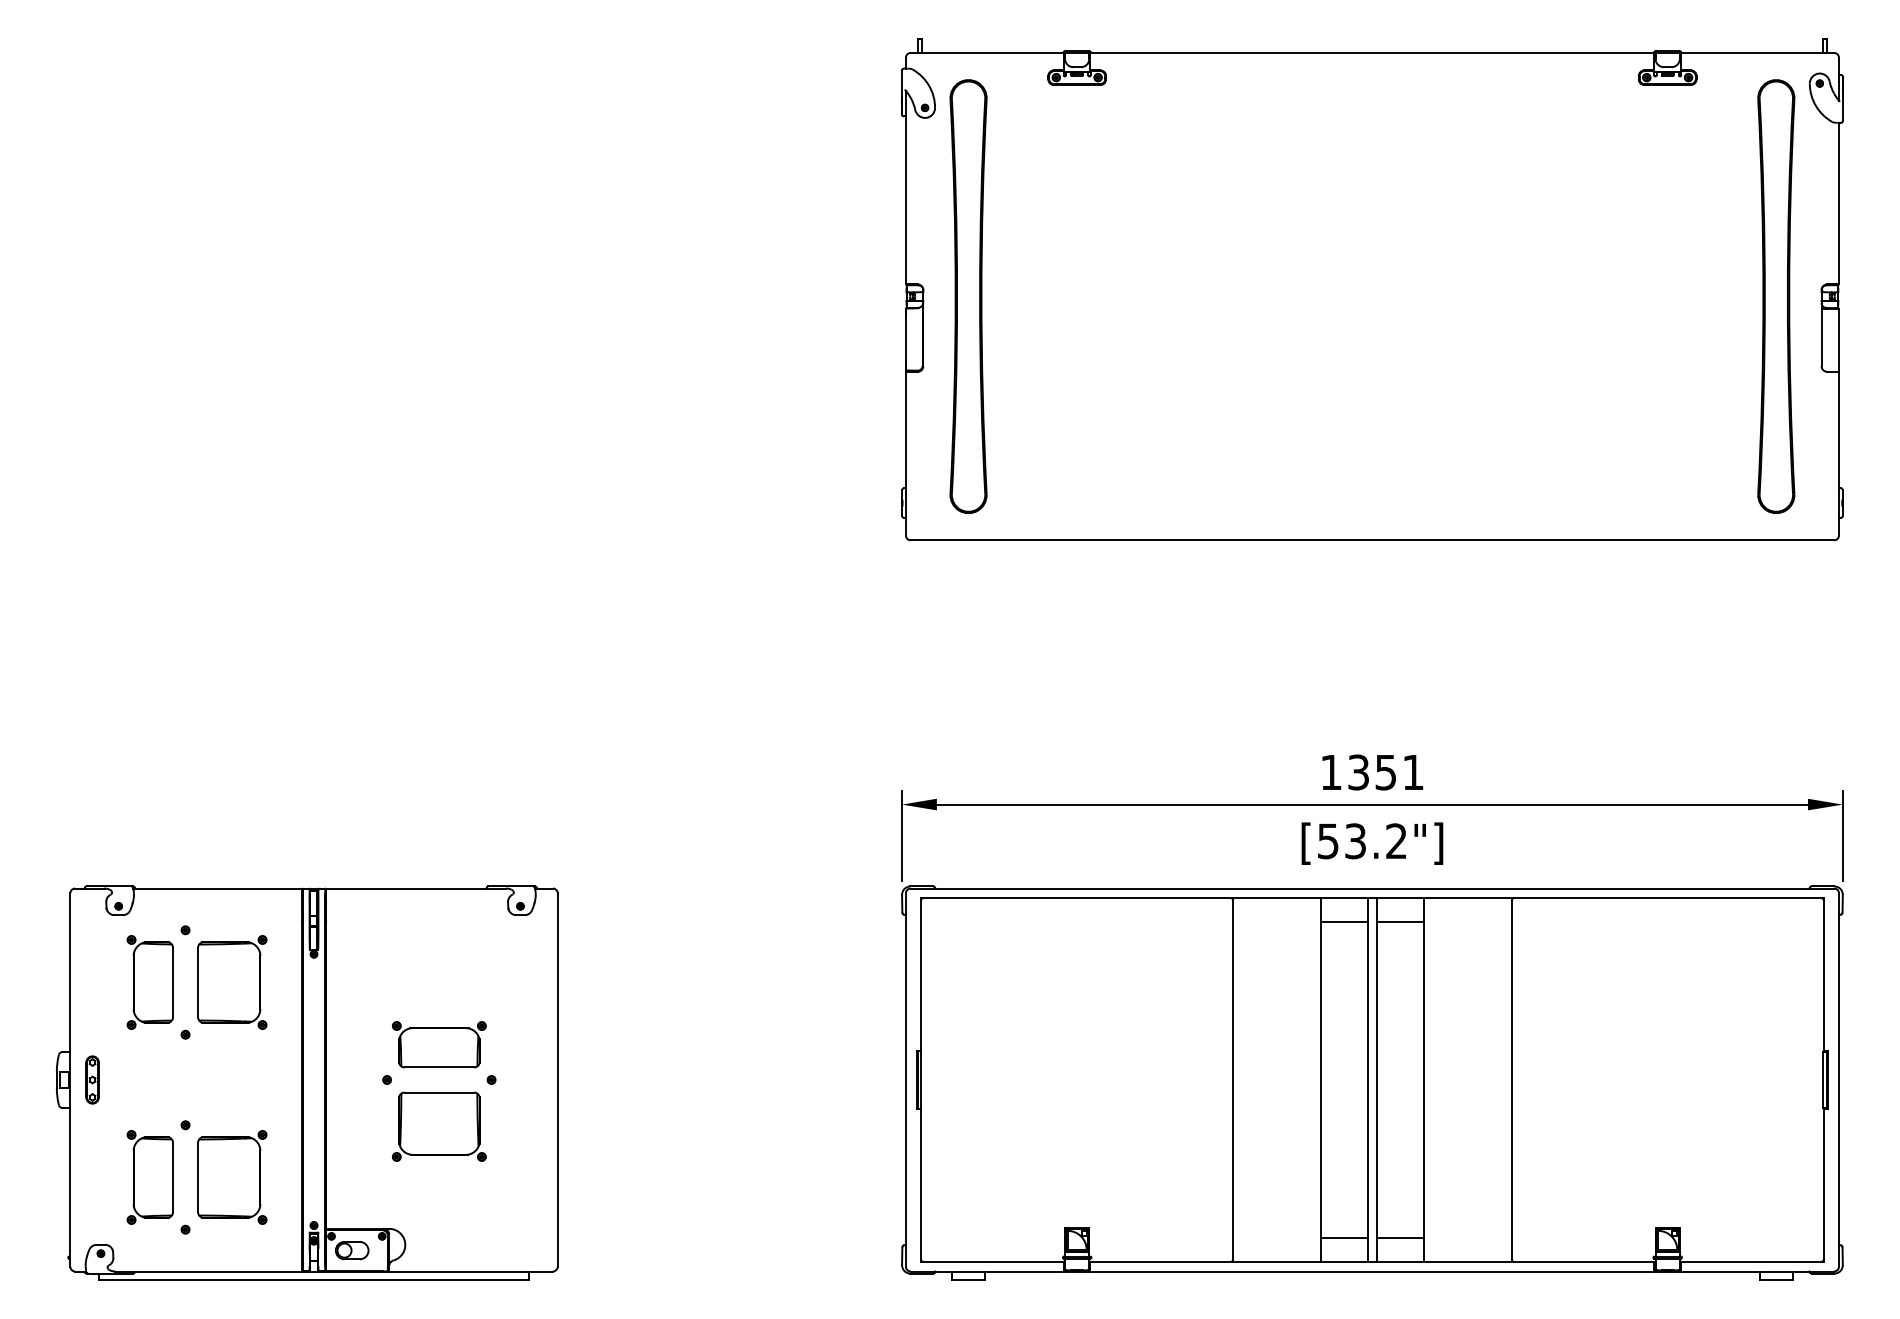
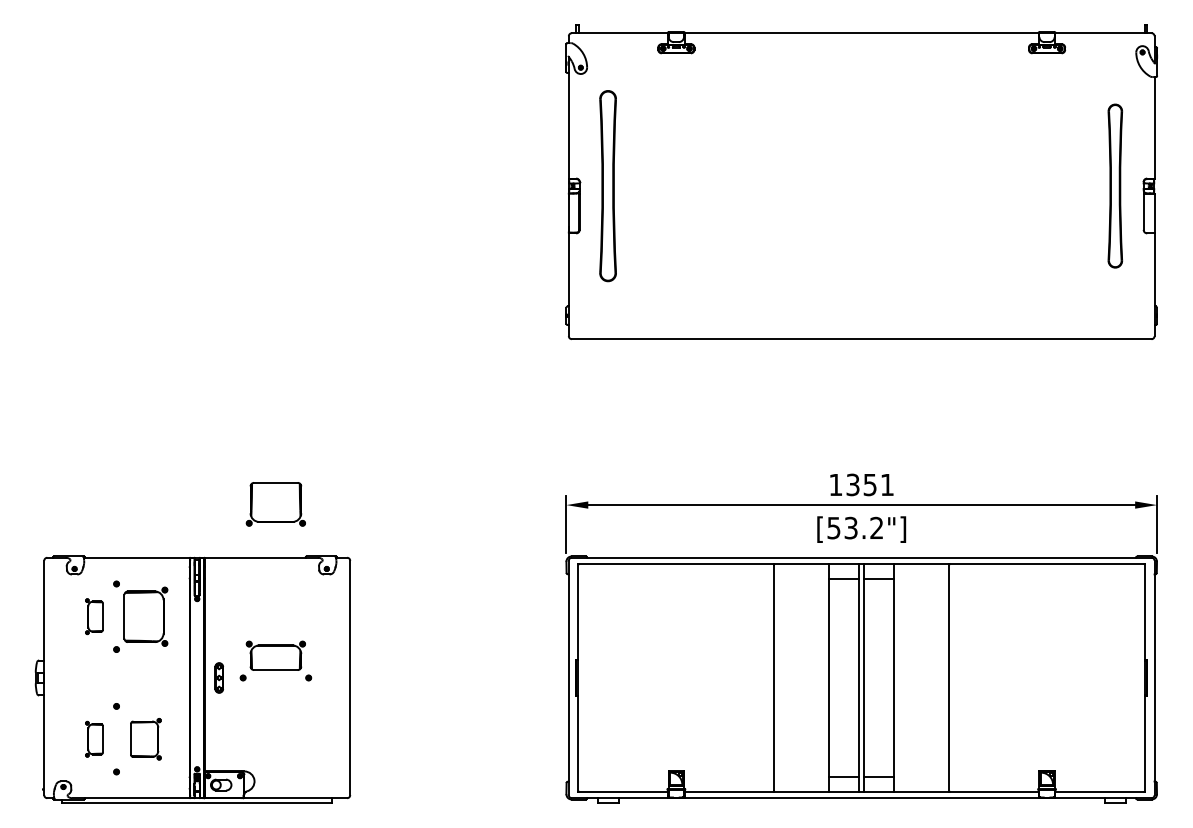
part: (967, 295) -> (607, 185), size x0.7
part: (1776, 295) -> (1115, 185), size x0.6
part: (150, 982) -> (94, 616), size x0.6
part: (91, 1079) -> (218, 677), moved
part: (438, 1127) -> (275, 504), moved
part: (150, 1177) -> (94, 739), size x0.6
part: (231, 1177) -> (145, 739), size x0.7

